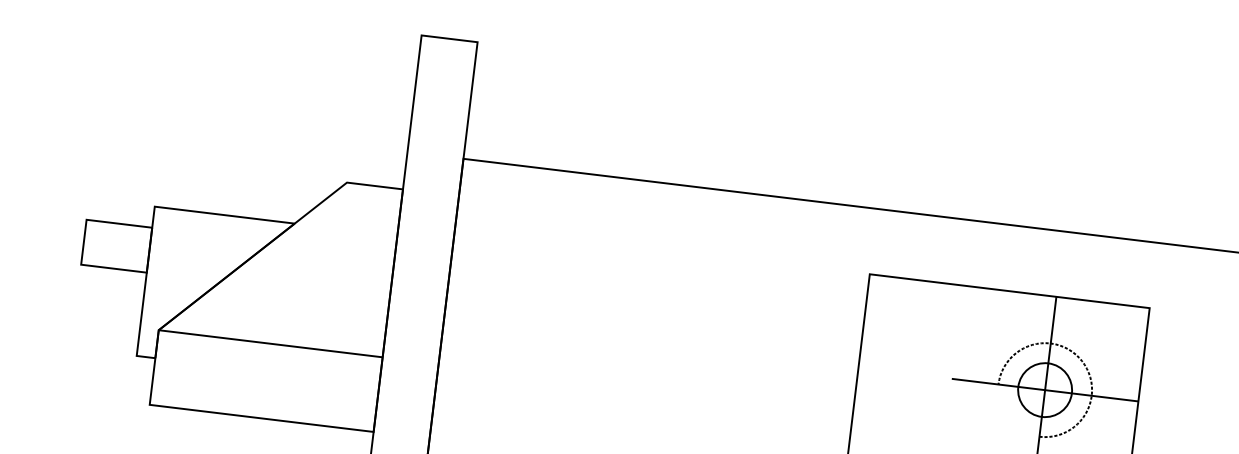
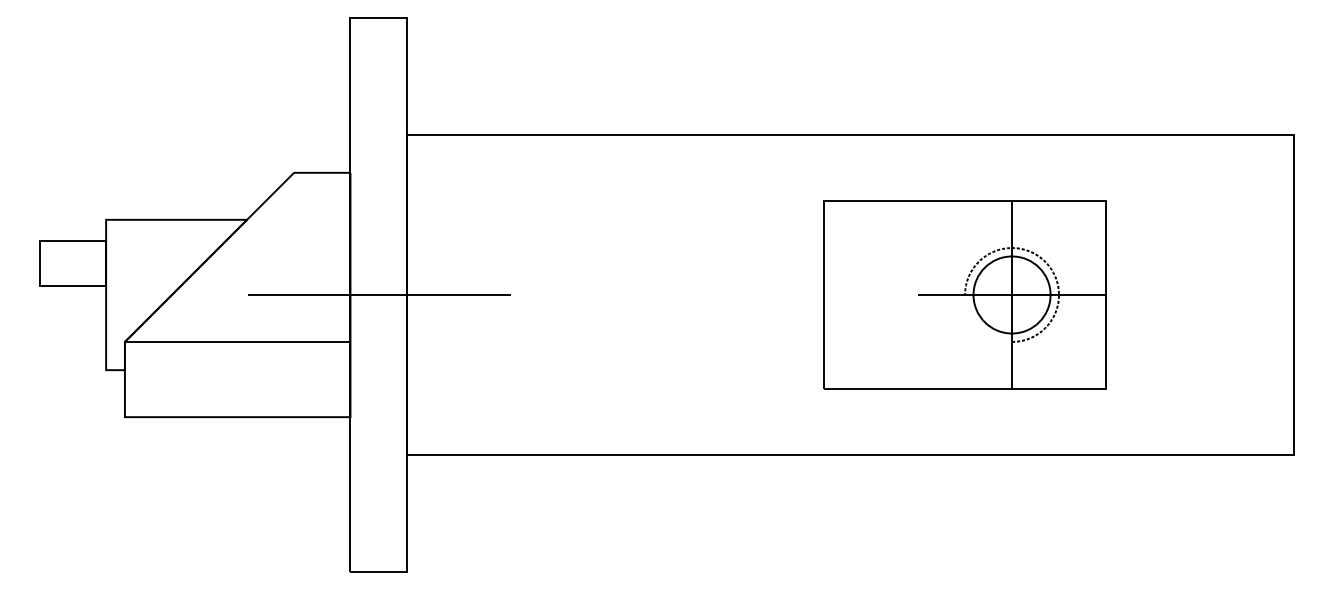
line: (417, 314) -> (379, 295), added
circle: (1044, 389) -> (1011, 294), size x1.43

